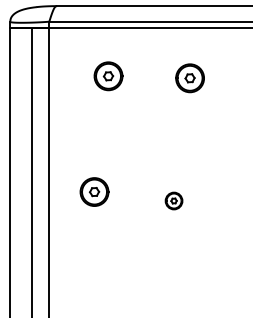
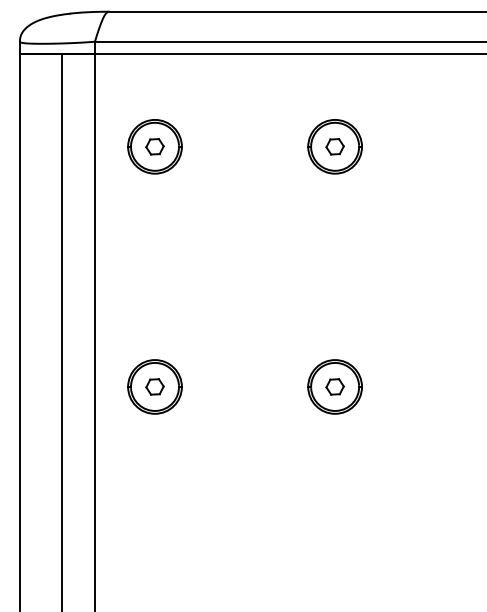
part: (108, 76) -> (154, 147), moved
part: (189, 78) -> (333, 147), moved
part: (94, 191) -> (154, 385), moved
part: (173, 200) -> (333, 385), size x1.67

